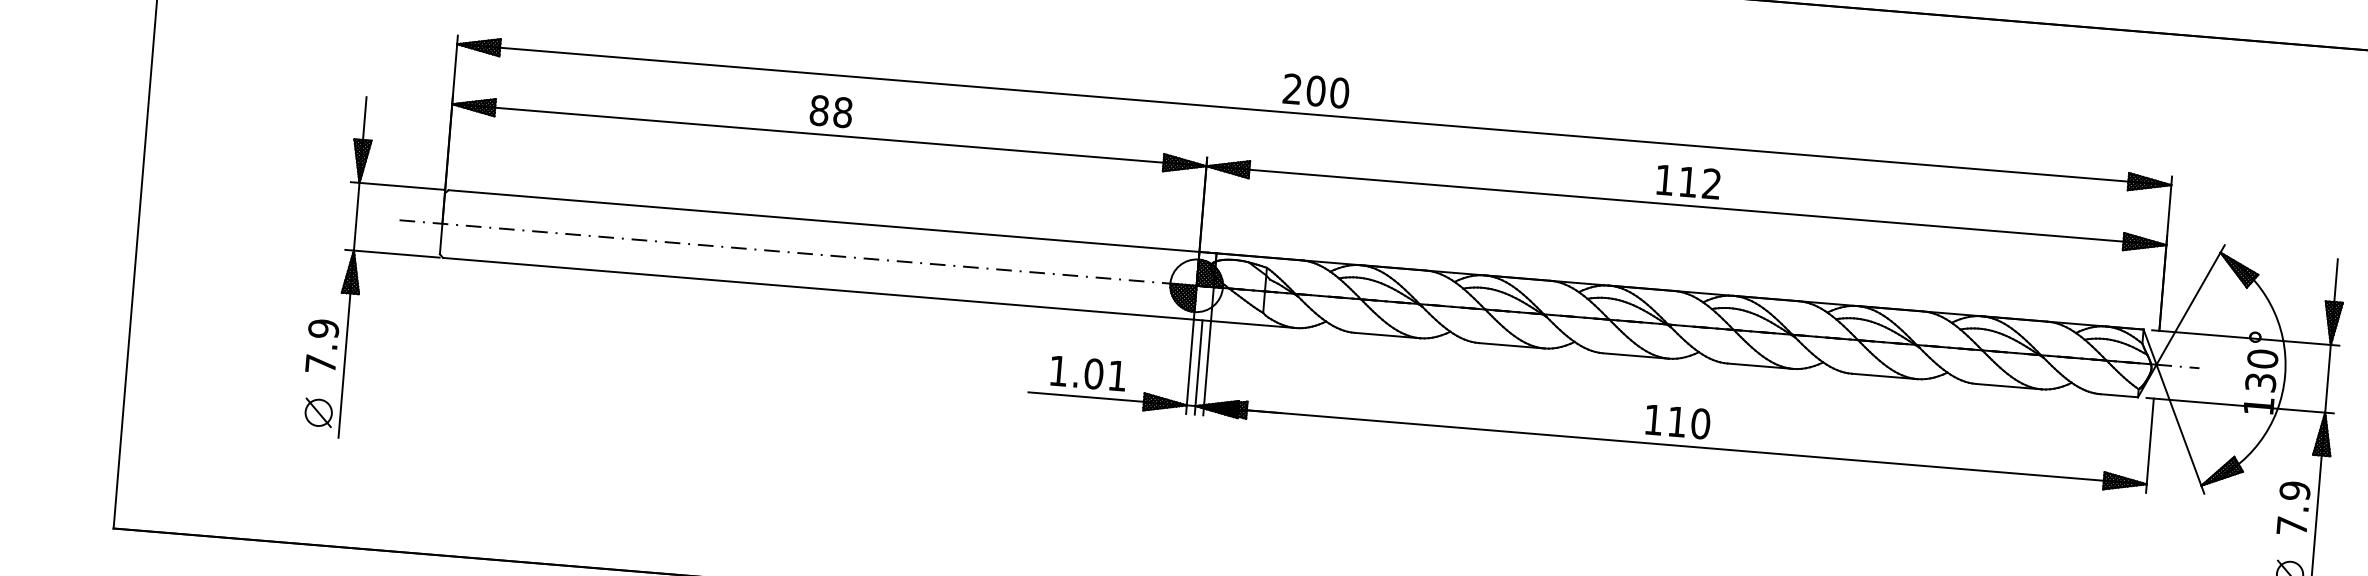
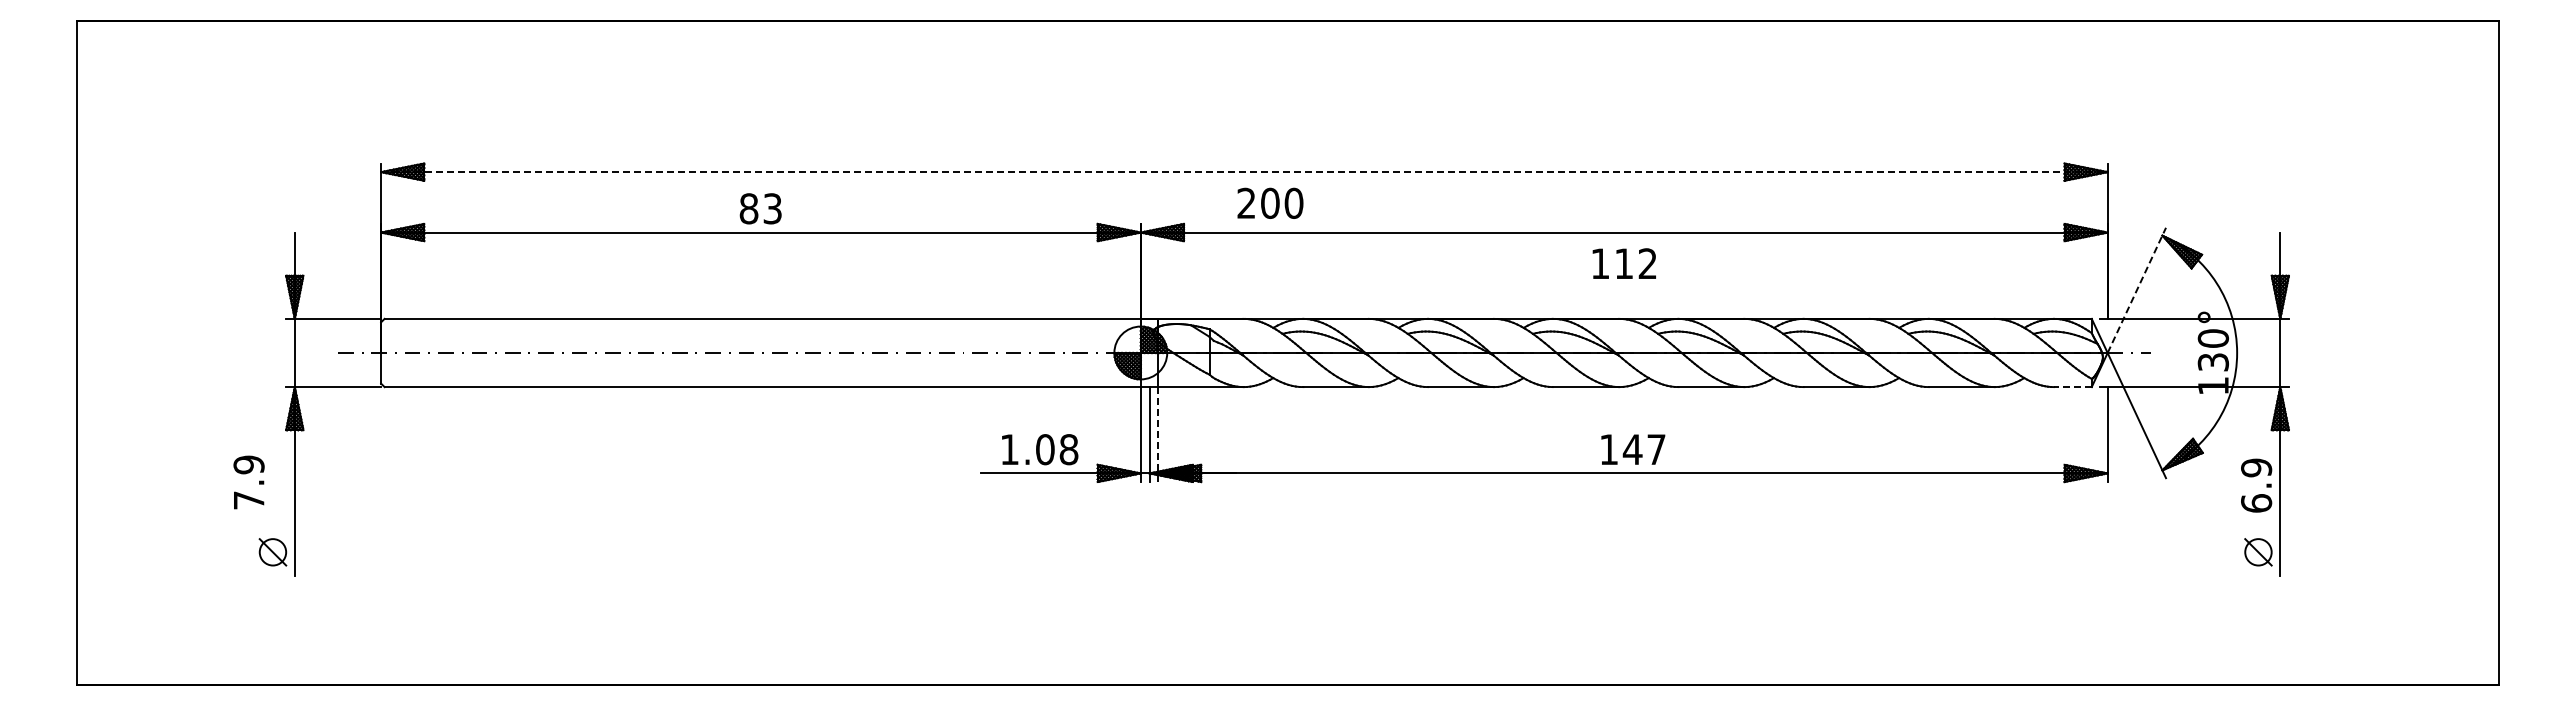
text: (1316, 90) -> (1270, 202), moved
text: (842, 112) -> (772, 208), 88 -> 83
line: (1314, 115) -> (1244, 172), solid -> dashed
text: (1687, 181) -> (1623, 263), moved
line: (2191, 304) -> (2137, 289), solid -> dashed
text: (321, 346) -> (248, 482), moved
line: (1207, 369) -> (1158, 435), solid -> dashed
text: (1116, 375) -> (1068, 449), 1.01 -> 1.08
line: (2118, 396) -> (2072, 387), solid -> dashed
text: (1687, 422) -> (1643, 449), 110 -> 147
text: (2292, 526) -> (2256, 503), 7.9 -> 6.9

